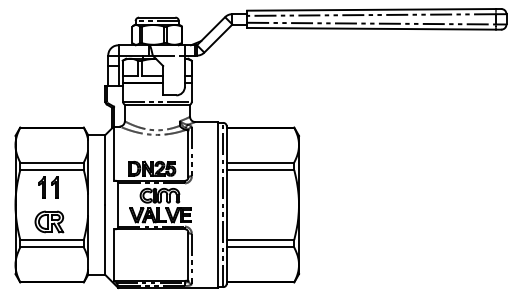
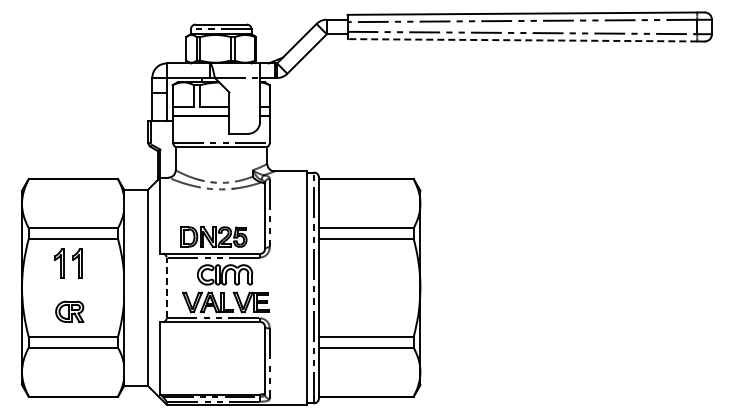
line: (371, 28) -> (522, 40), solid -> dashed
line: (118, 204) -> (166, 287), solid -> dashed
part: (49, 221) -> (69, 311), size x0.7

